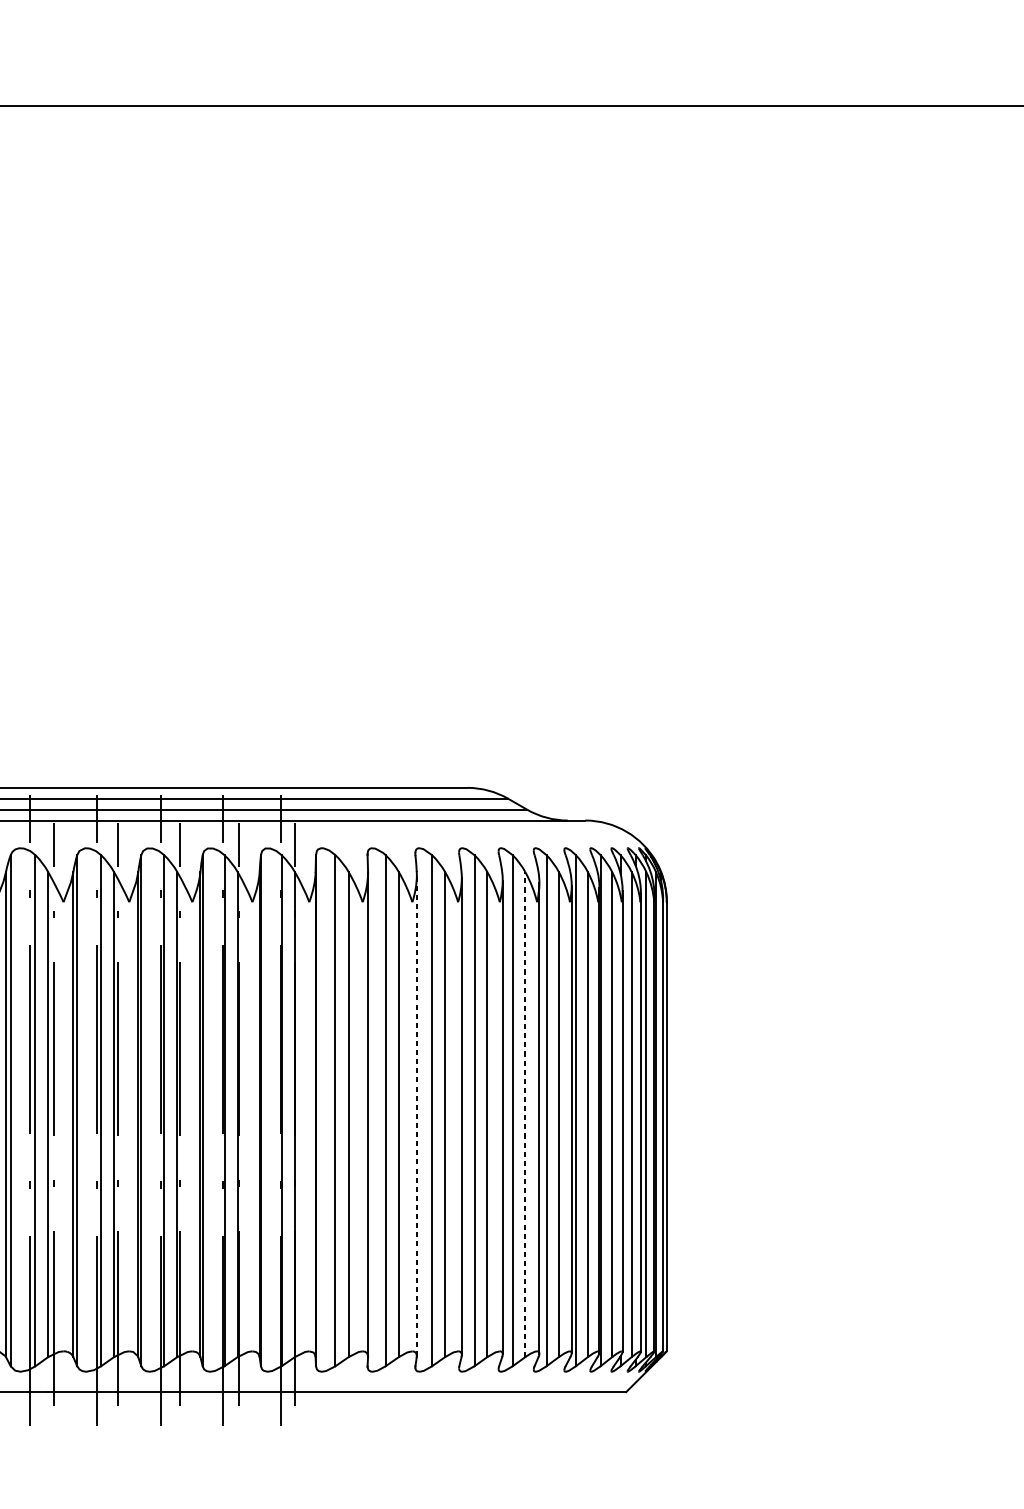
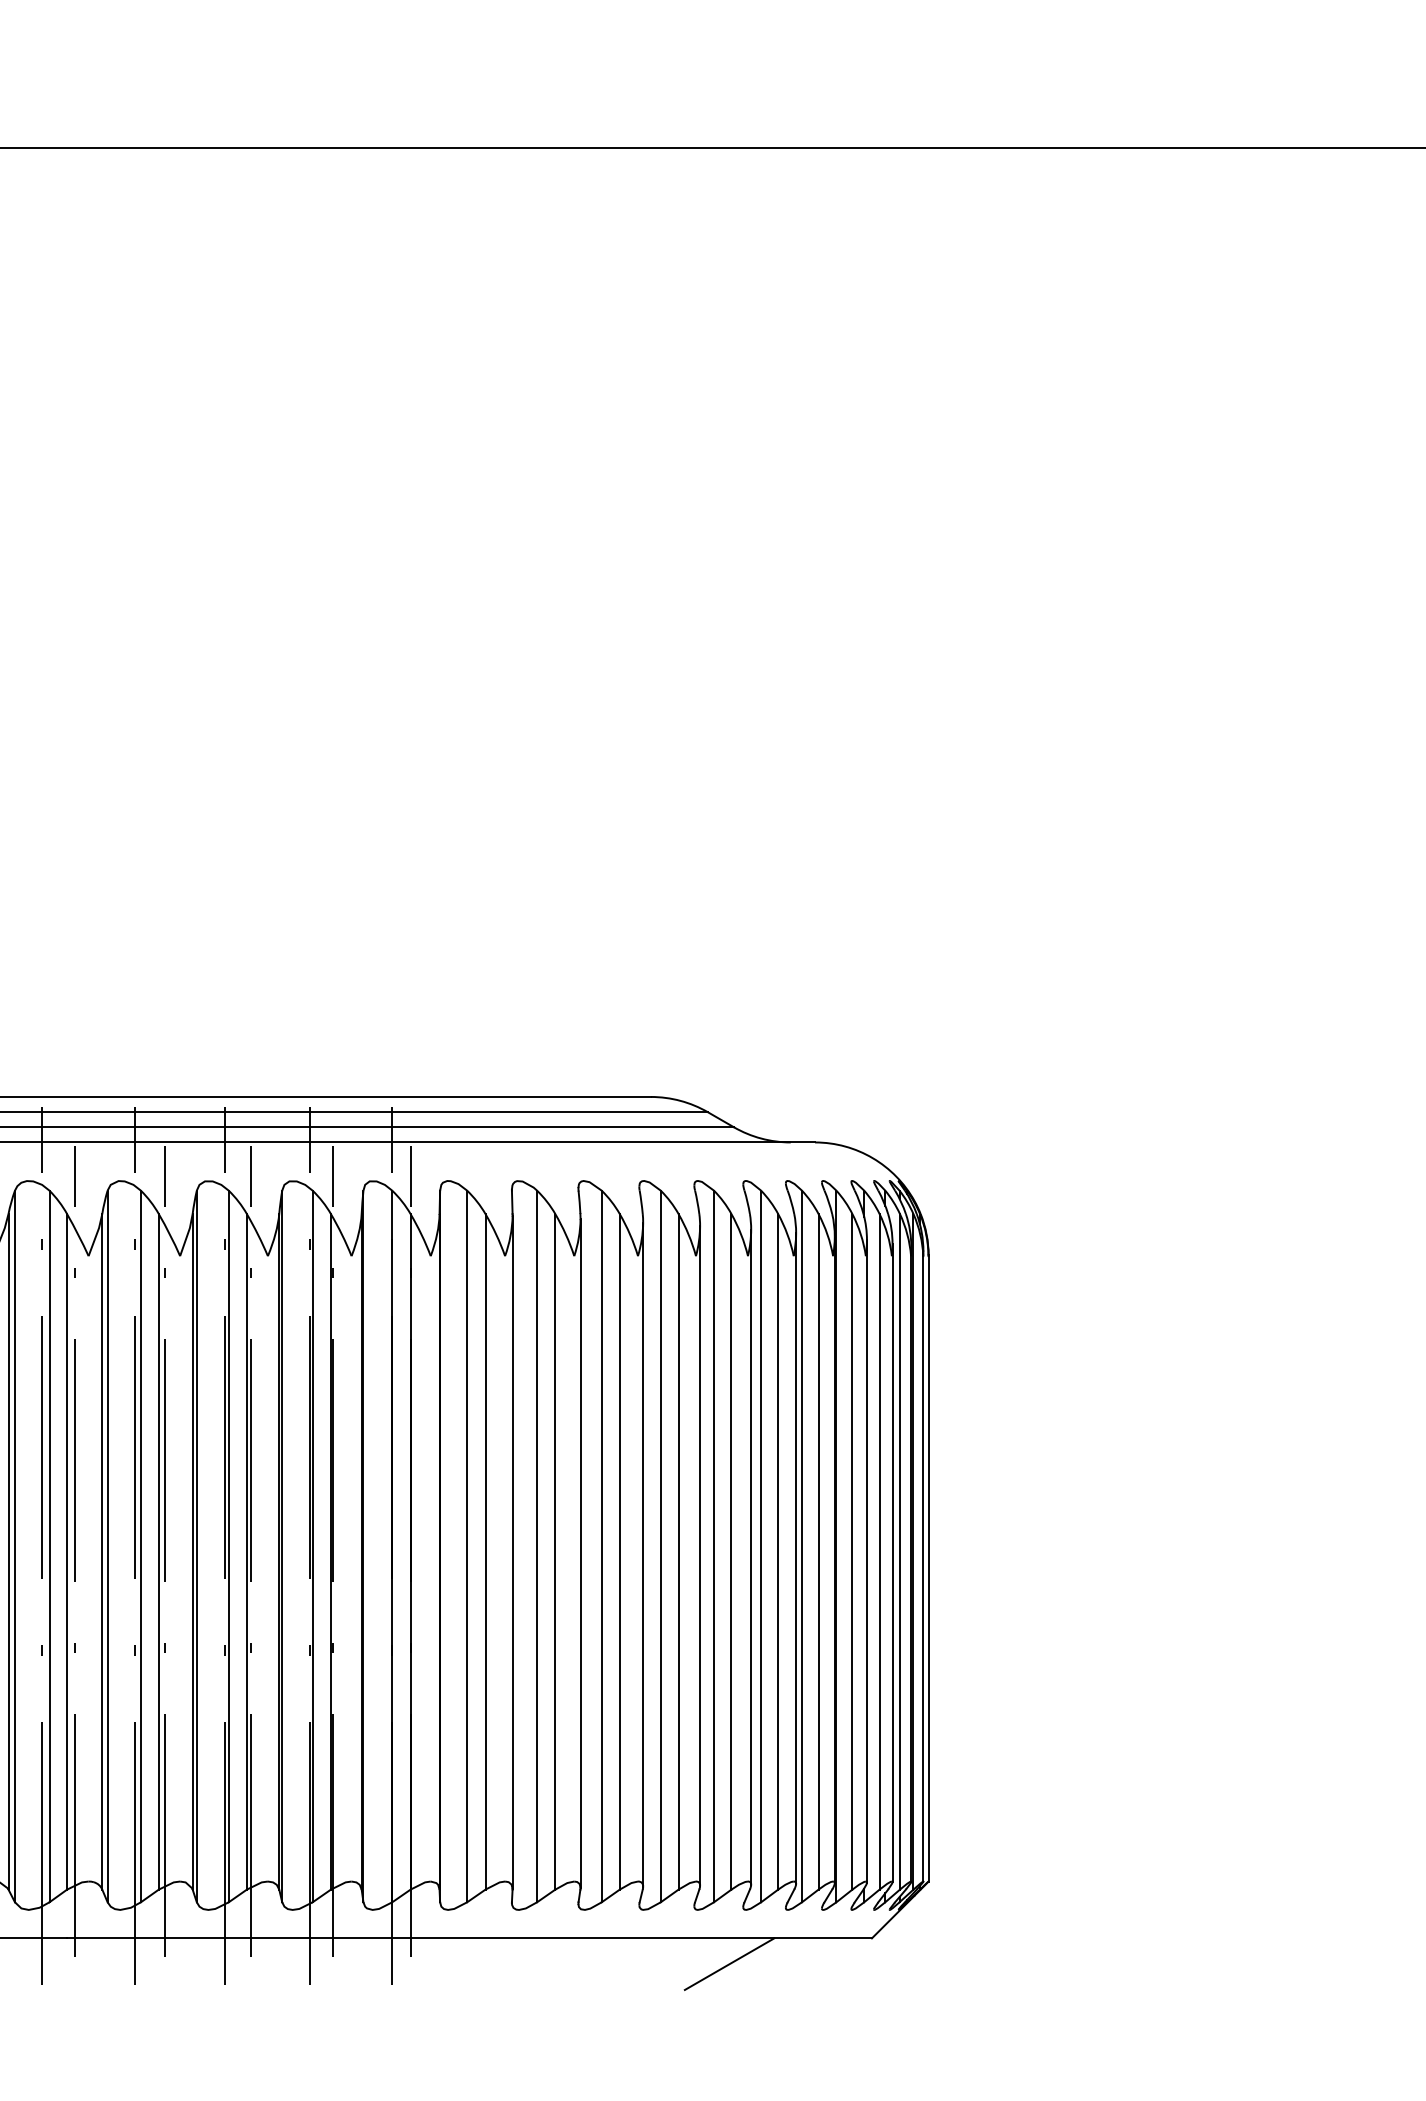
line: (525, 1114) -> (731, 1551), dashed -> solid
line: (416, 1115) -> (580, 1552), dashed -> solid
line: (523, 1410) -> (729, 1963), added

